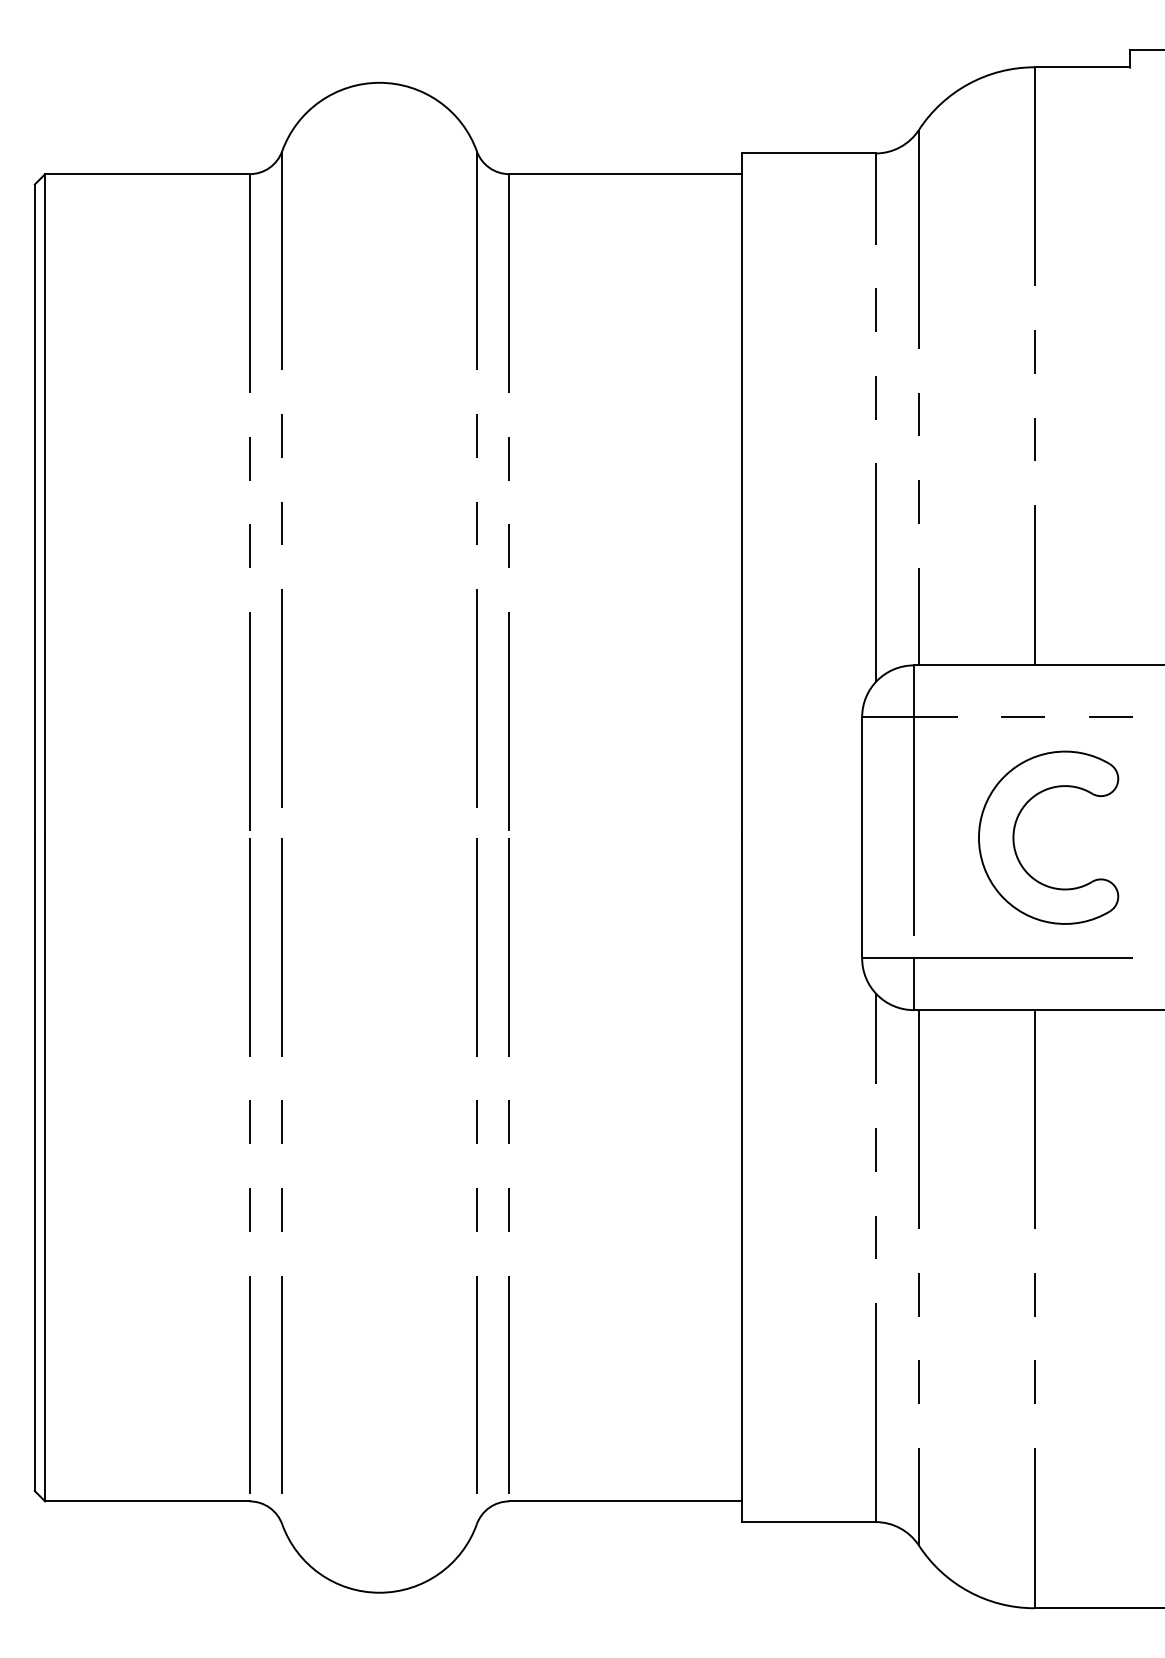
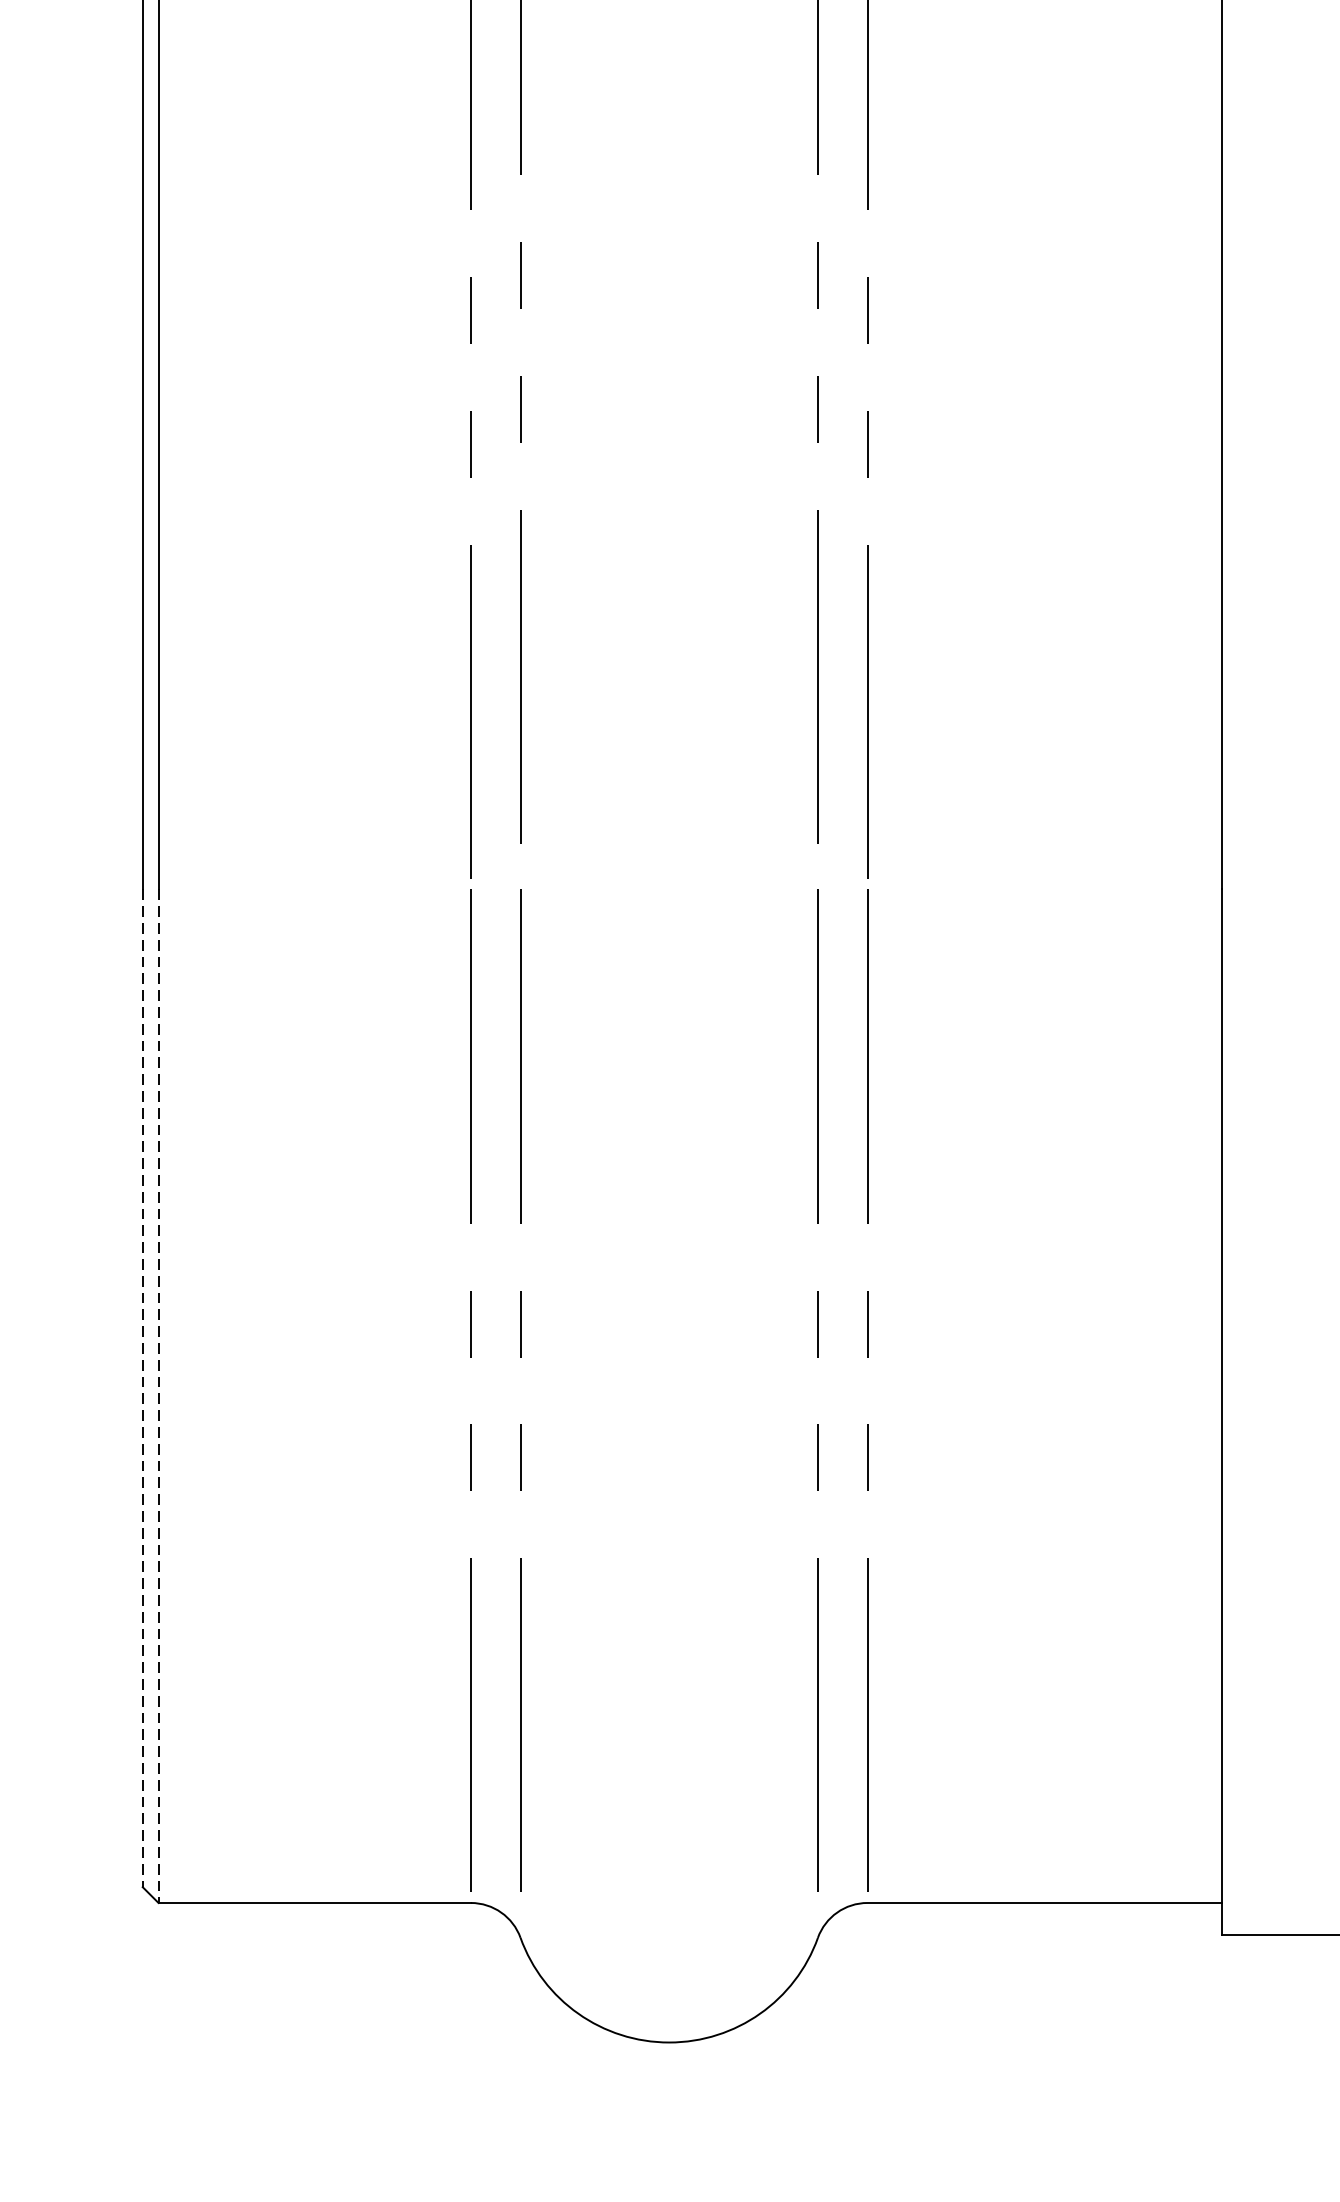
line: (34, 1164) -> (142, 1388), solid -> dashed
line: (45, 1169) -> (159, 1396), solid -> dashed

